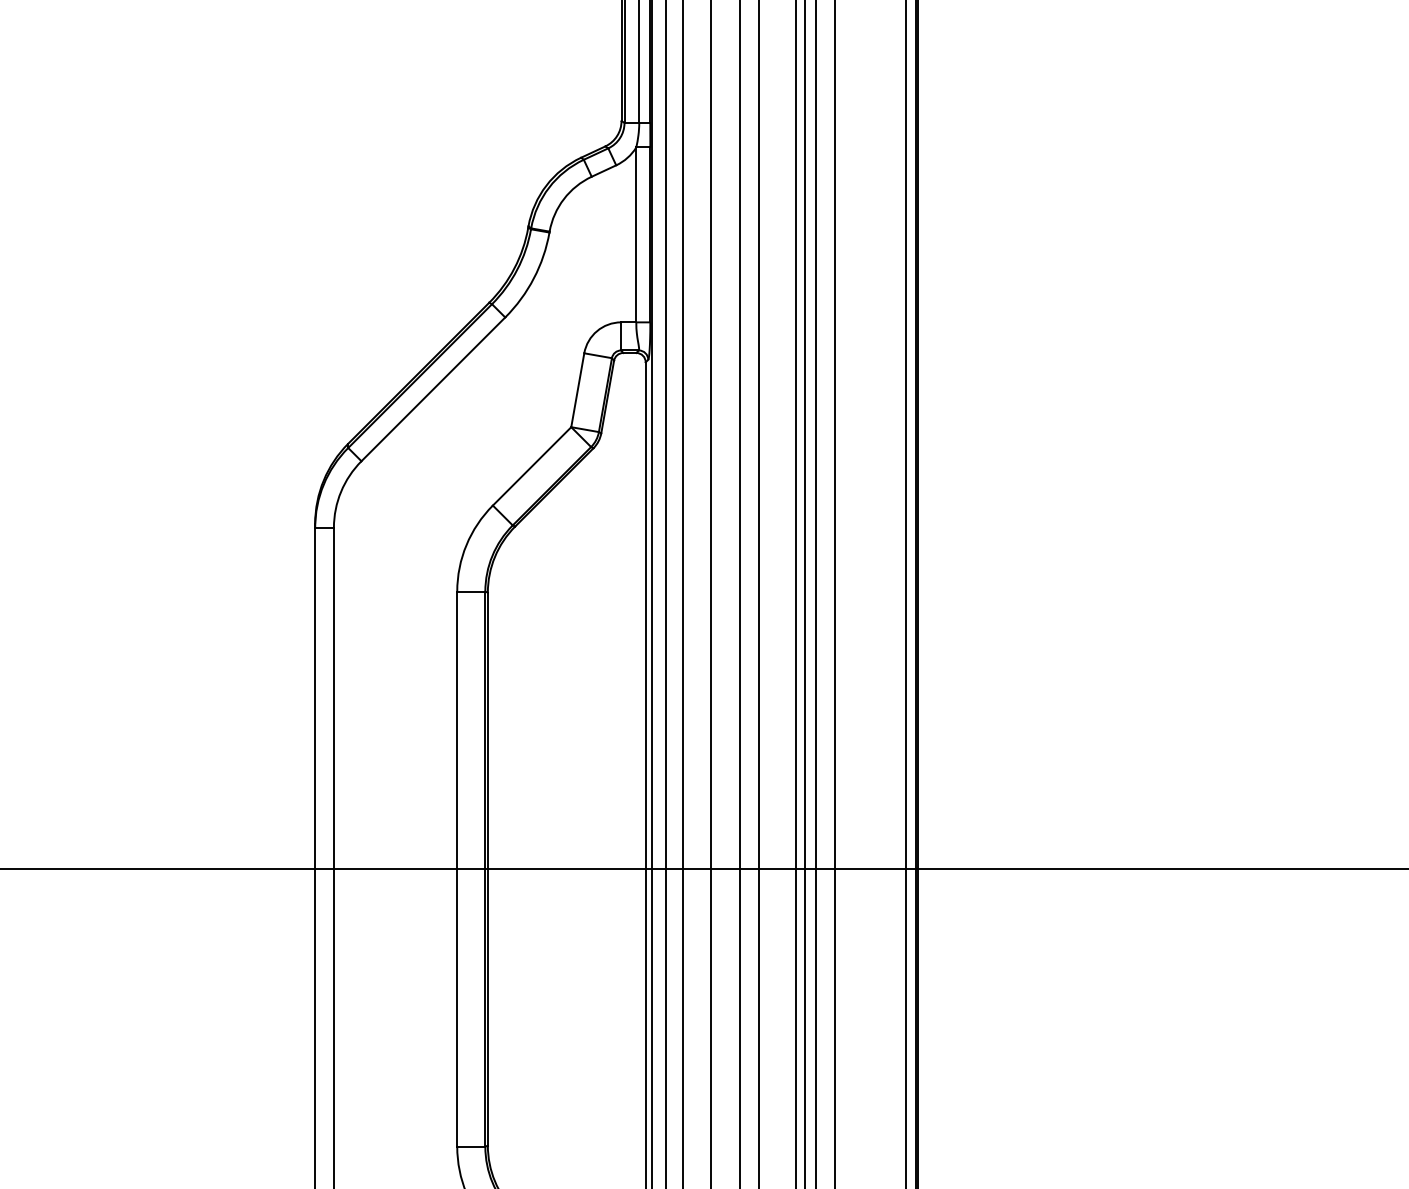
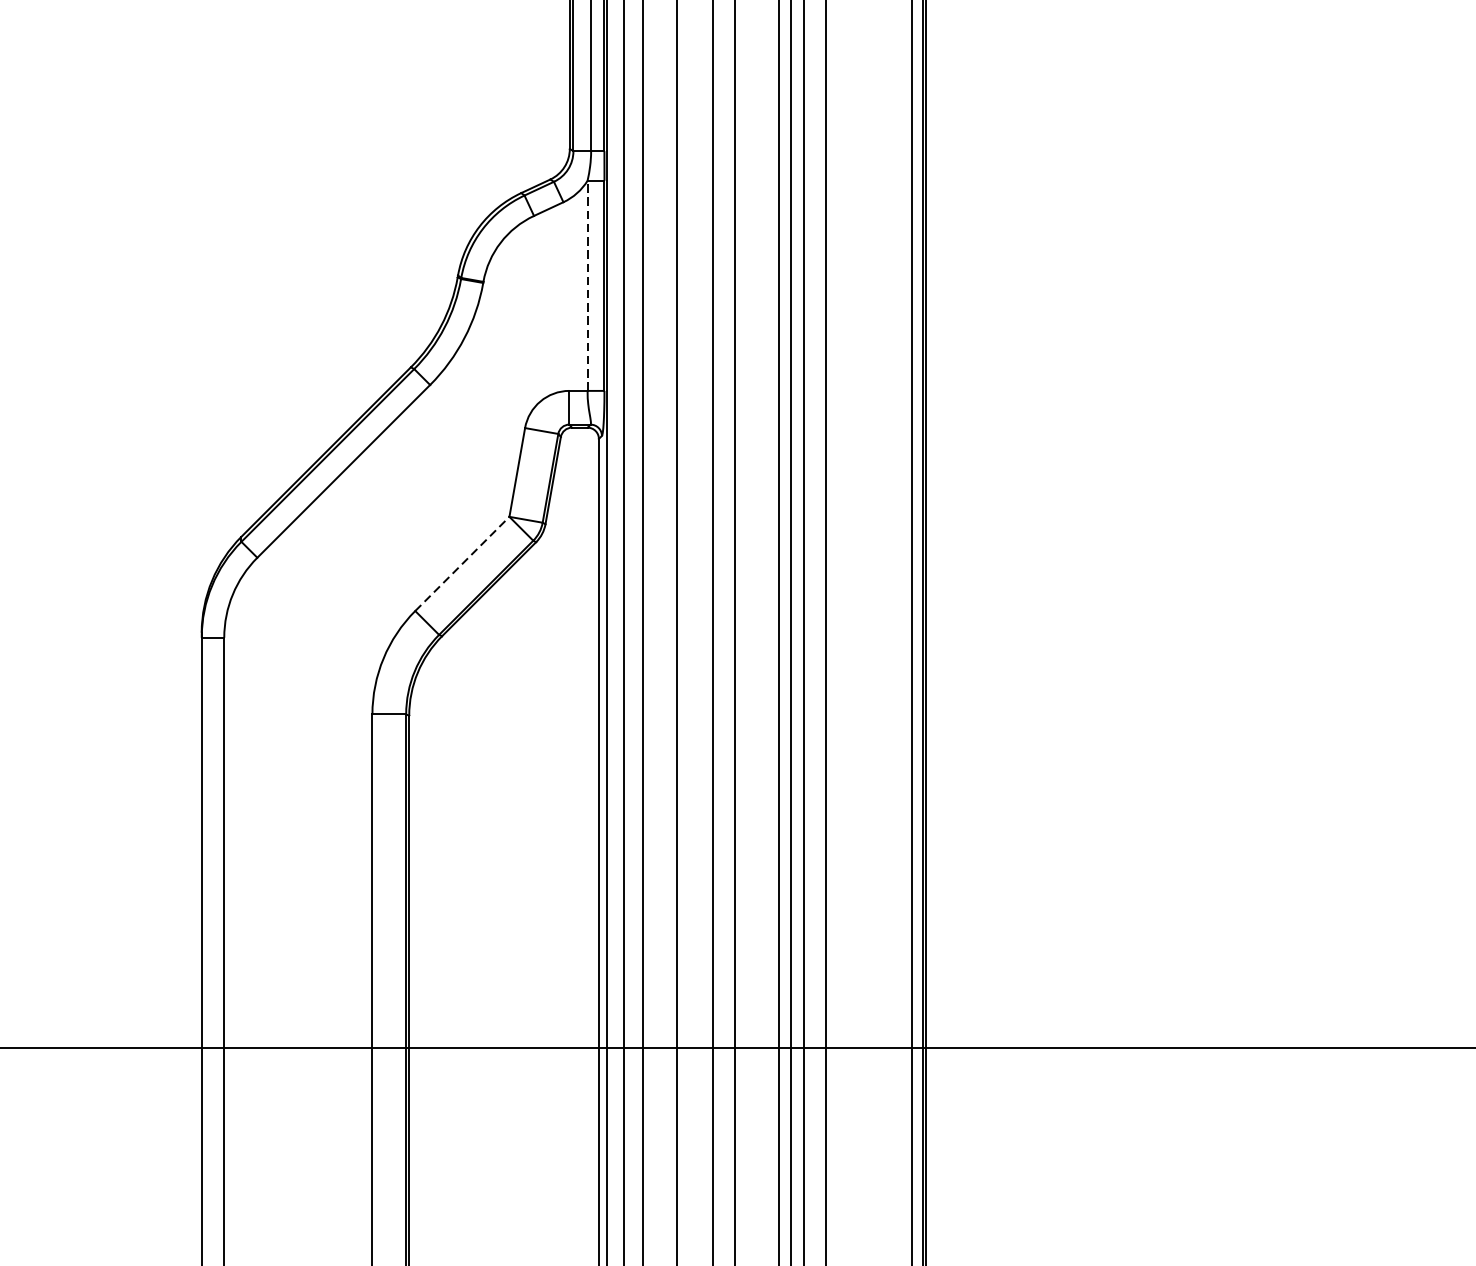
line: (636, 234) -> (587, 285), solid -> dashed
line: (532, 466) -> (462, 564), solid -> dashed

